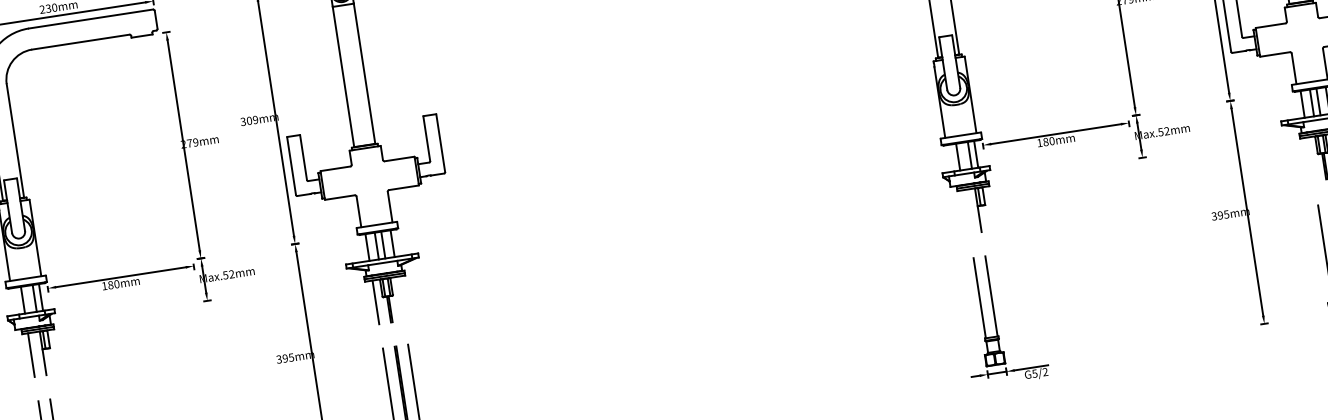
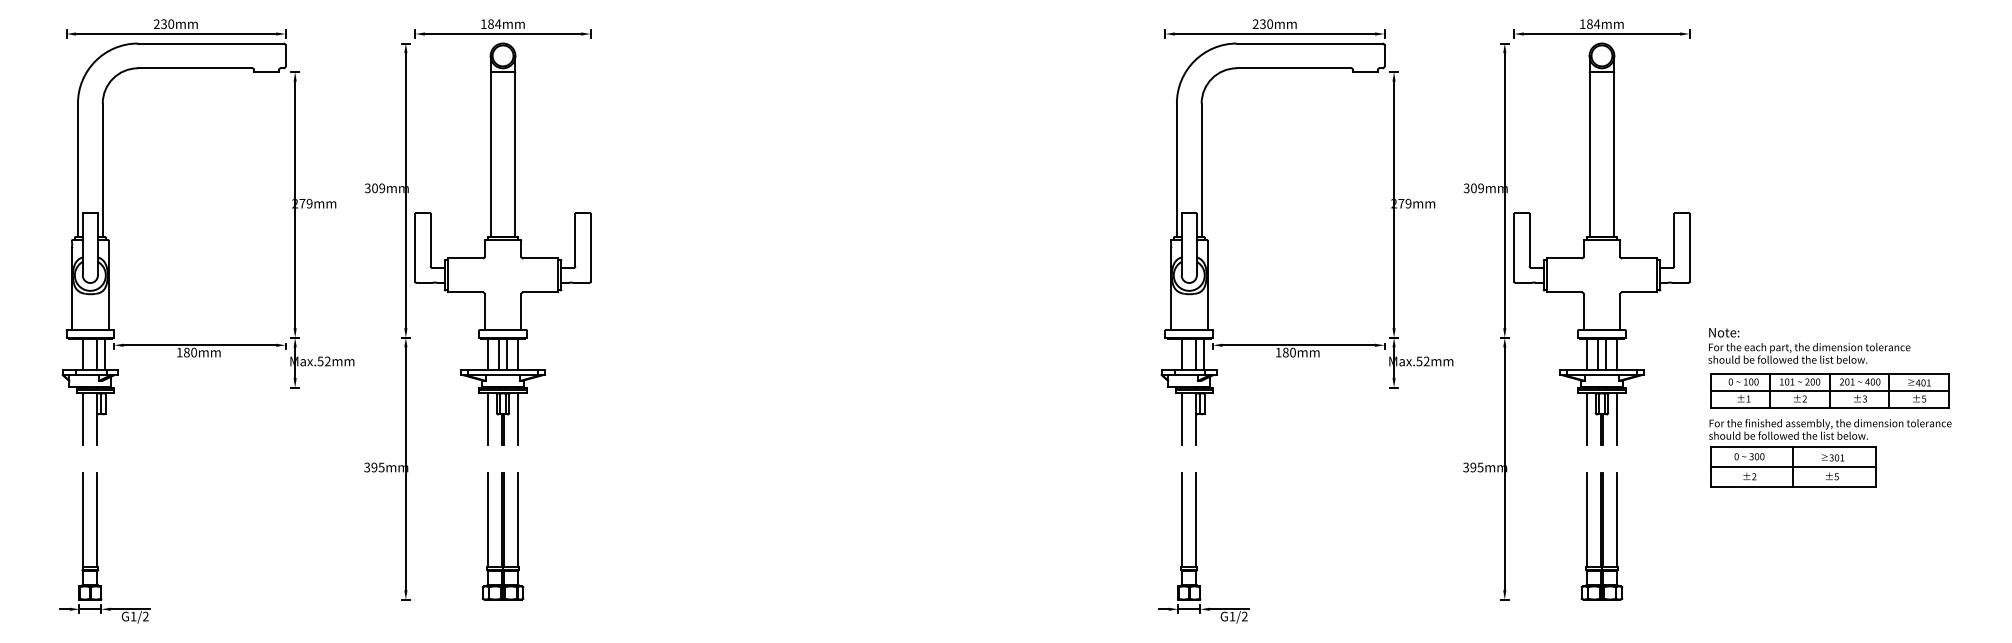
line: (1311, 158) -> (1587, 418), added
line: (966, 211) -> (1182, 418), added
line: (400, 298) -> (517, 418), added
text: (1034, 373) -> (1232, 616), G5/2 -> G1/2

